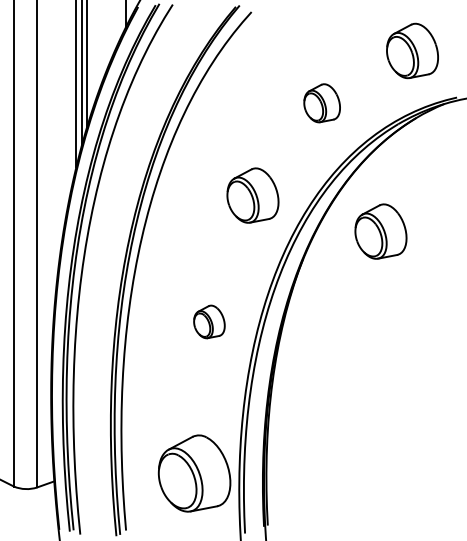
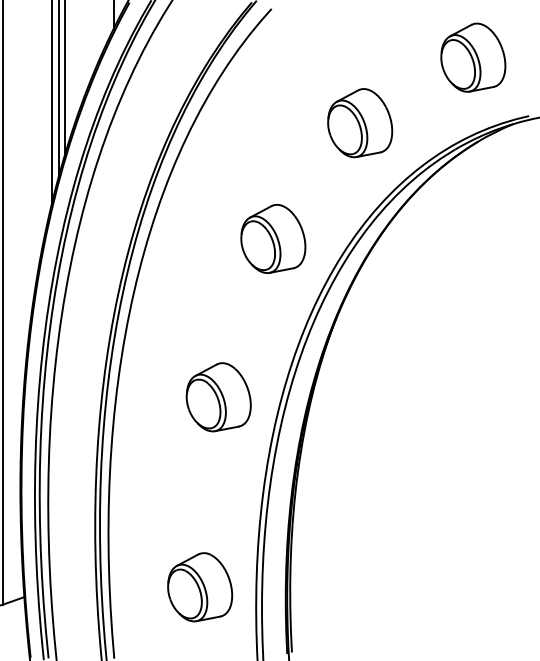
part: (321, 103) -> (359, 123), size x1.43
part: (380, 231) -> (433, 283), removed
part: (209, 321) -> (218, 396), size x1.67
part: (194, 473) -> (200, 587), size x0.71

